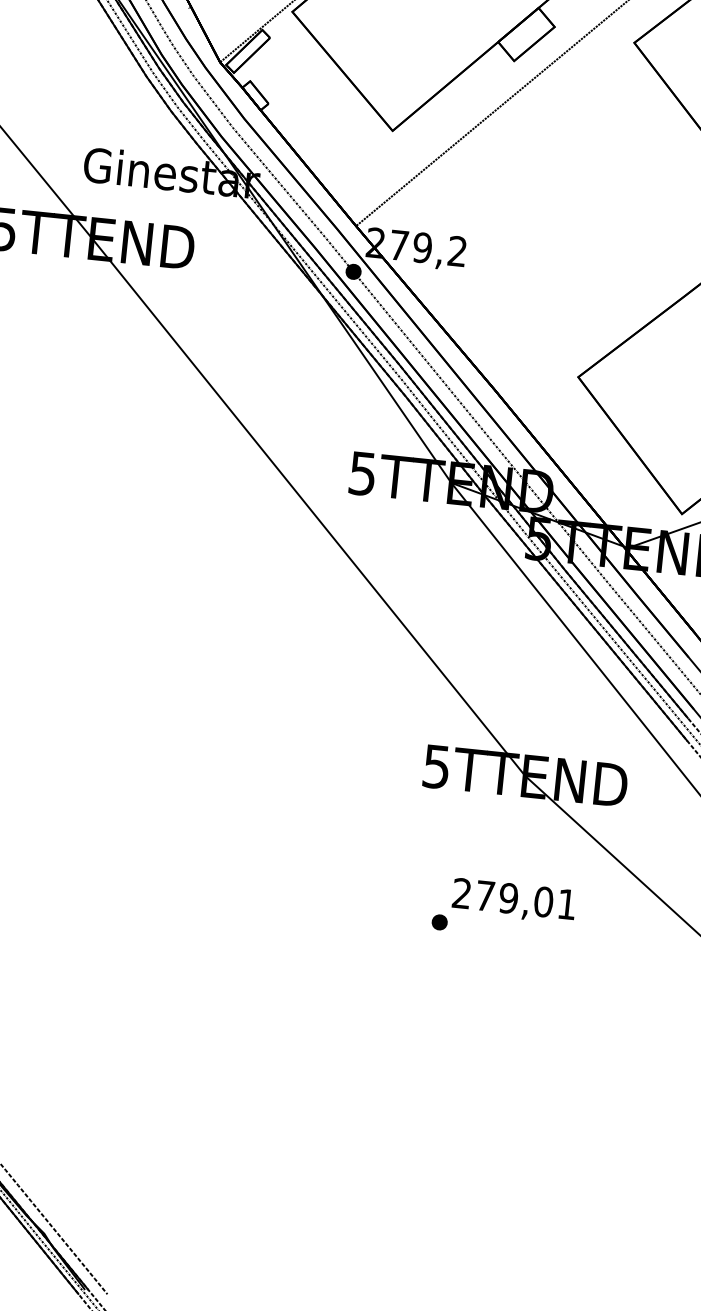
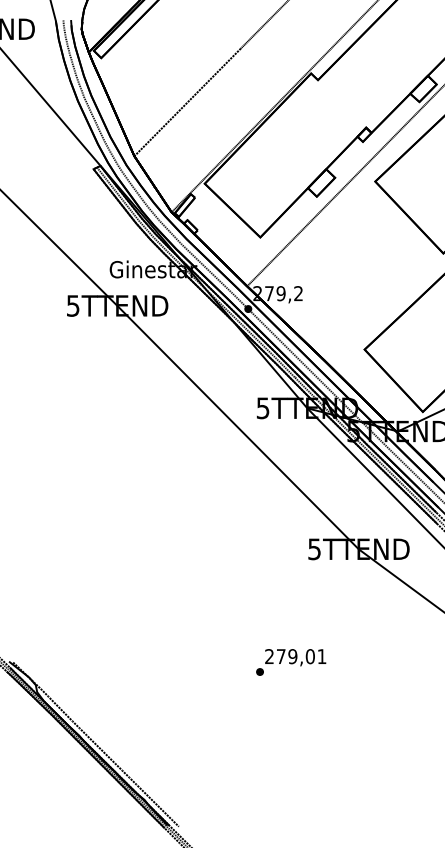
text: (504, 909) -> (291, 662), moved

